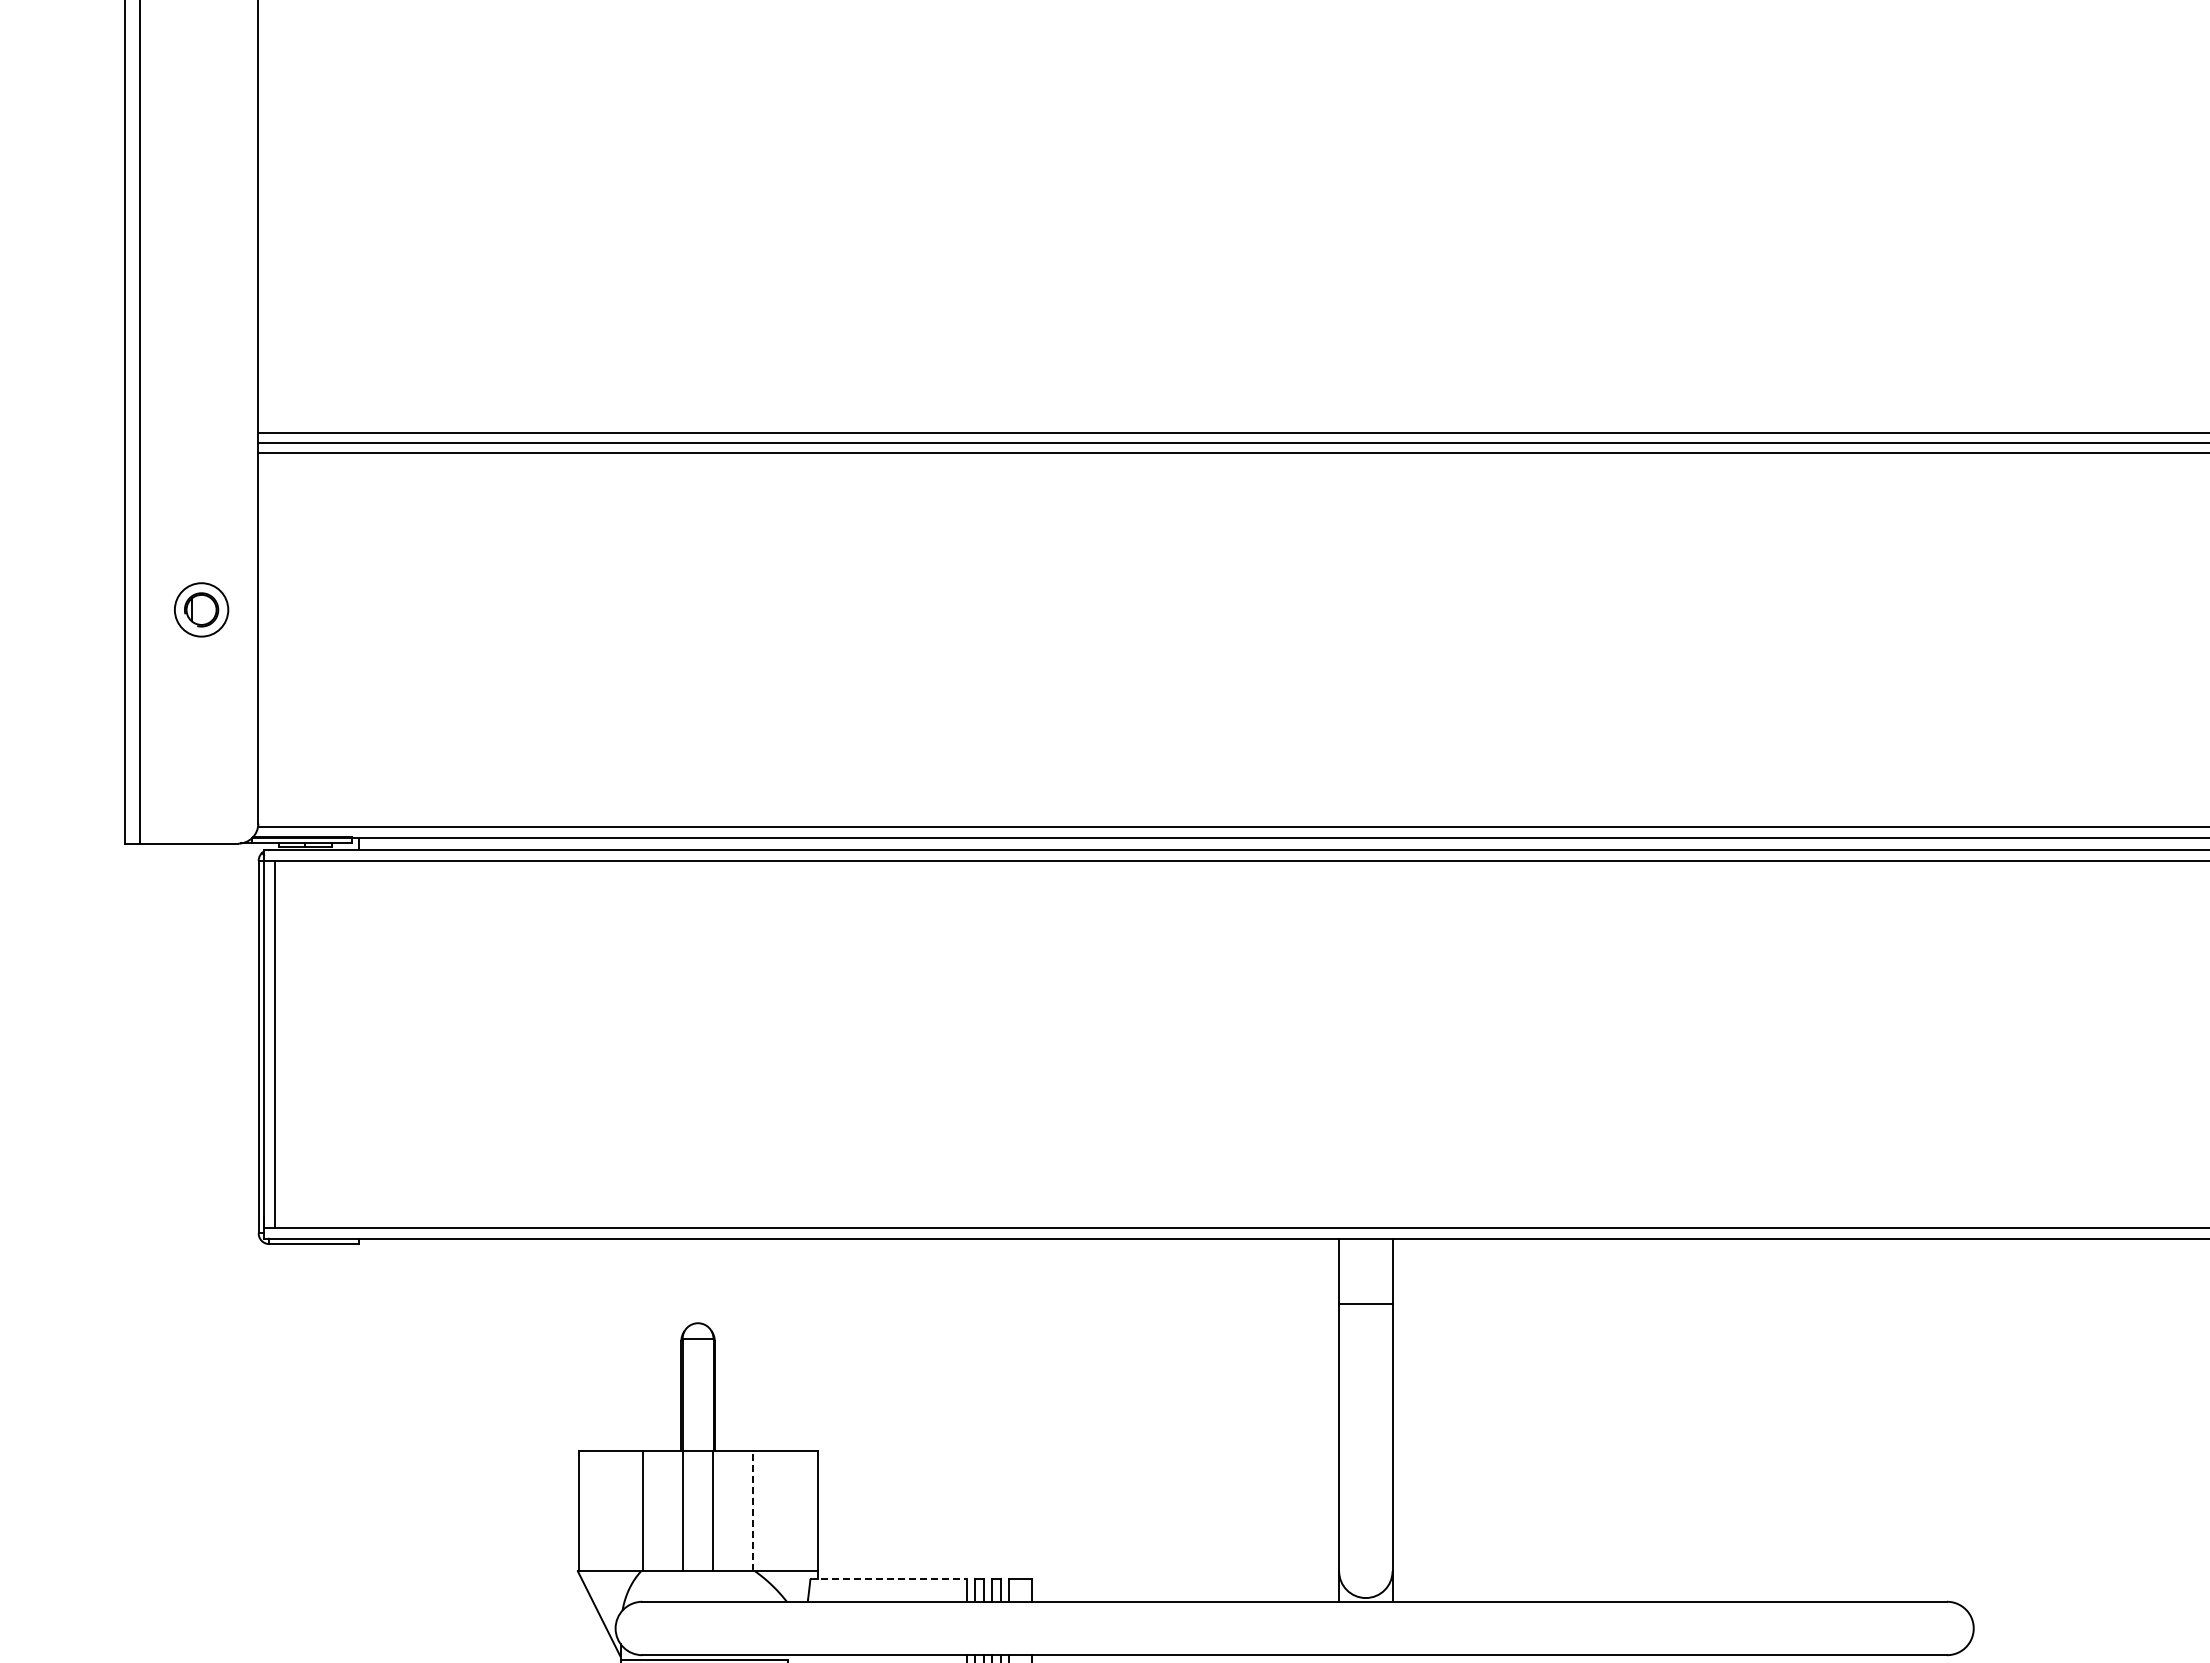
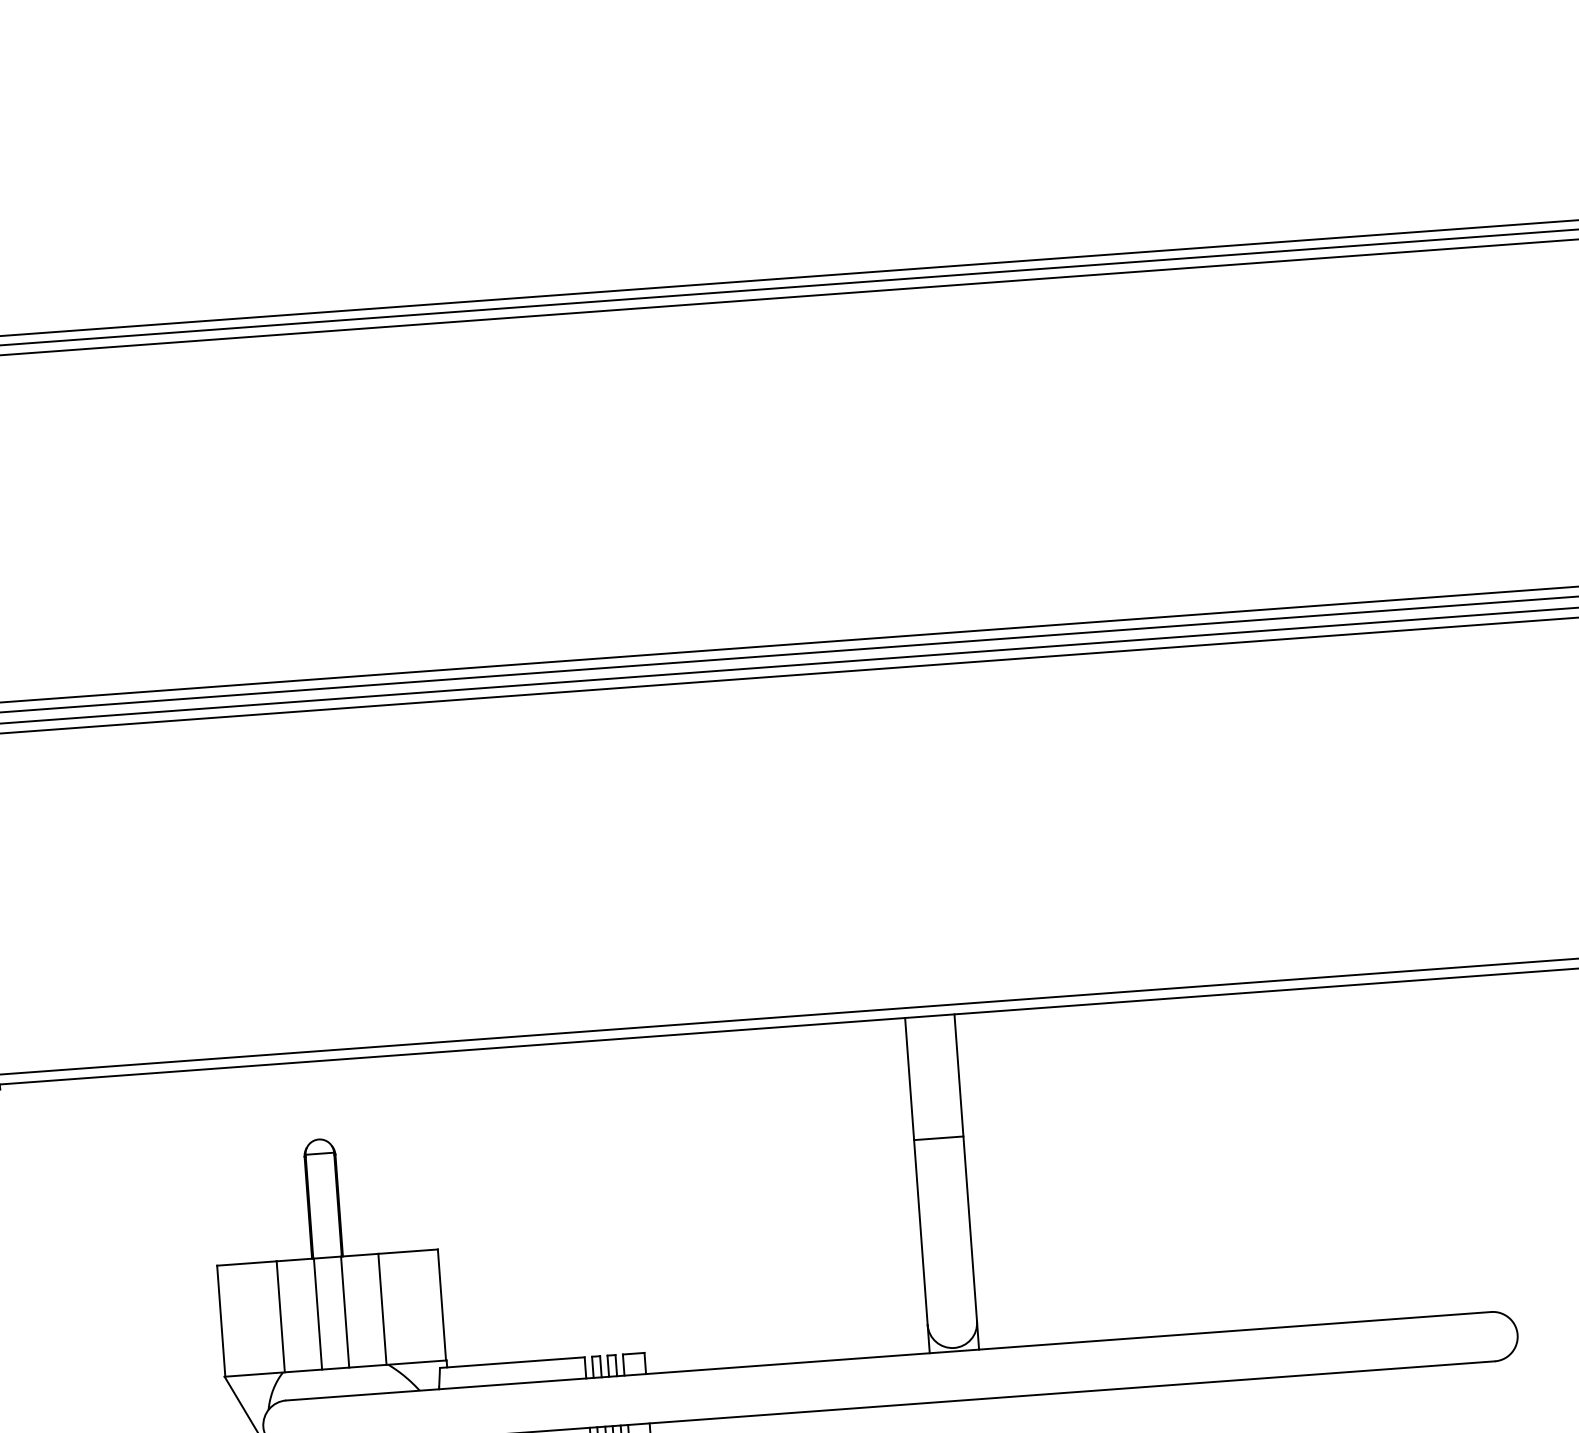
line: (1365, 1303) -> (938, 1137), moved
line: (753, 1510) -> (382, 1308), dashed -> solid
line: (889, 1578) -> (512, 1362), dashed -> solid

